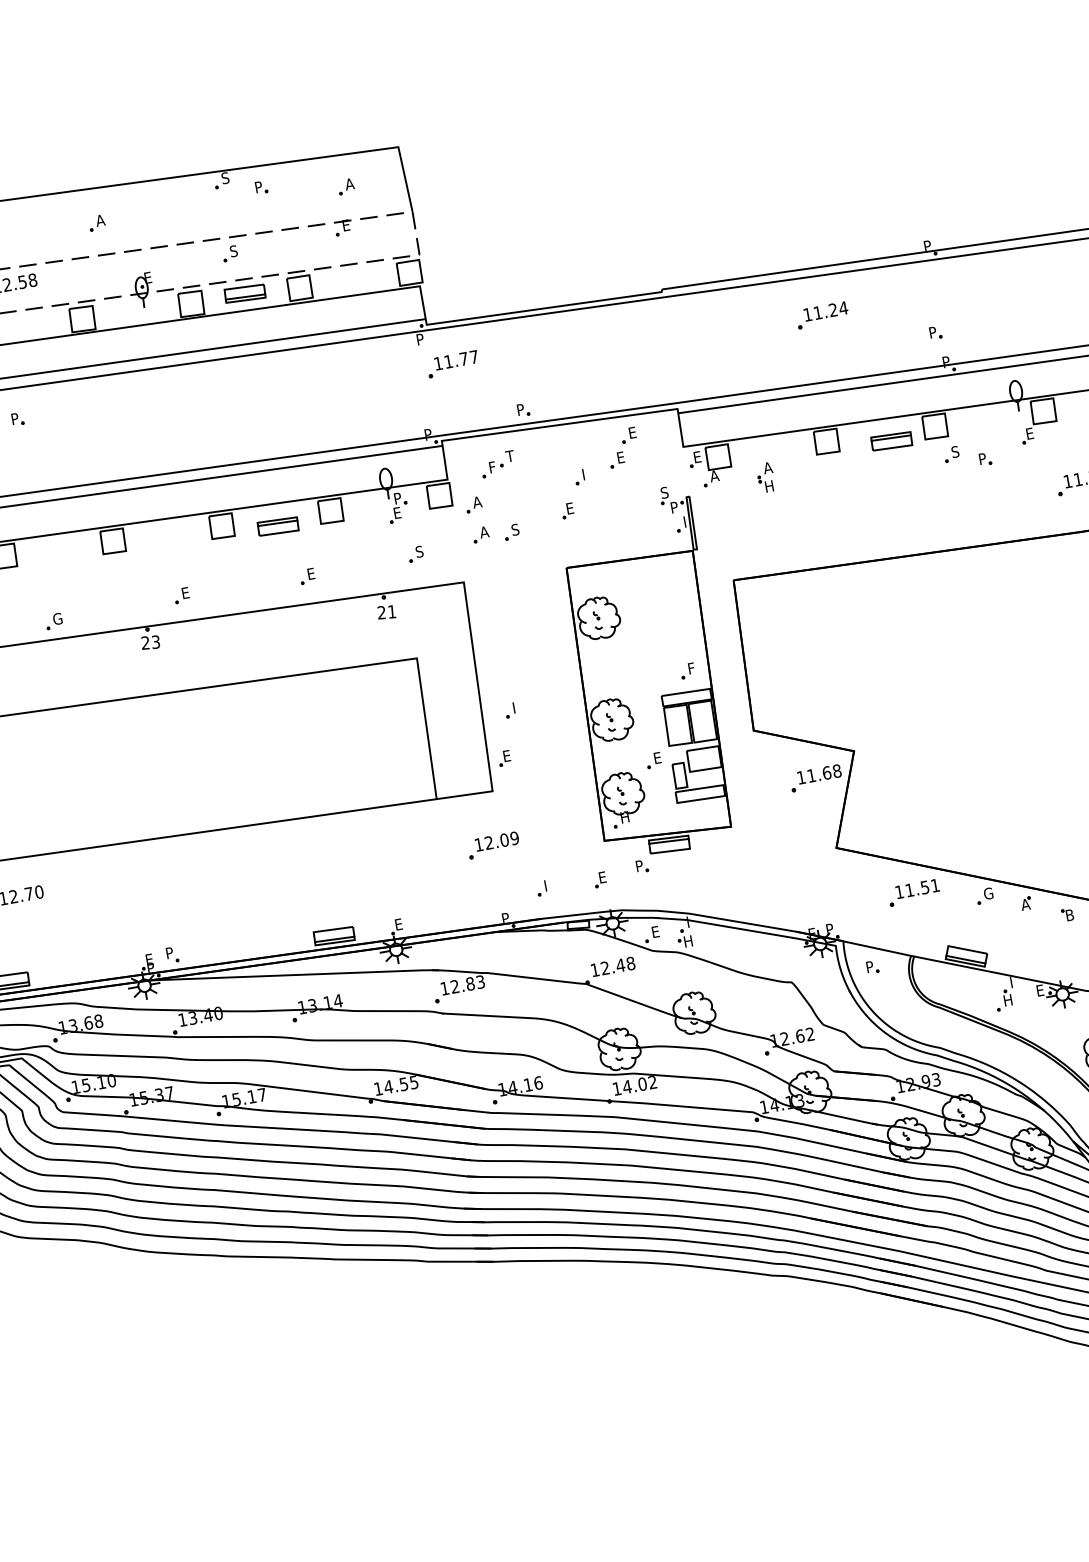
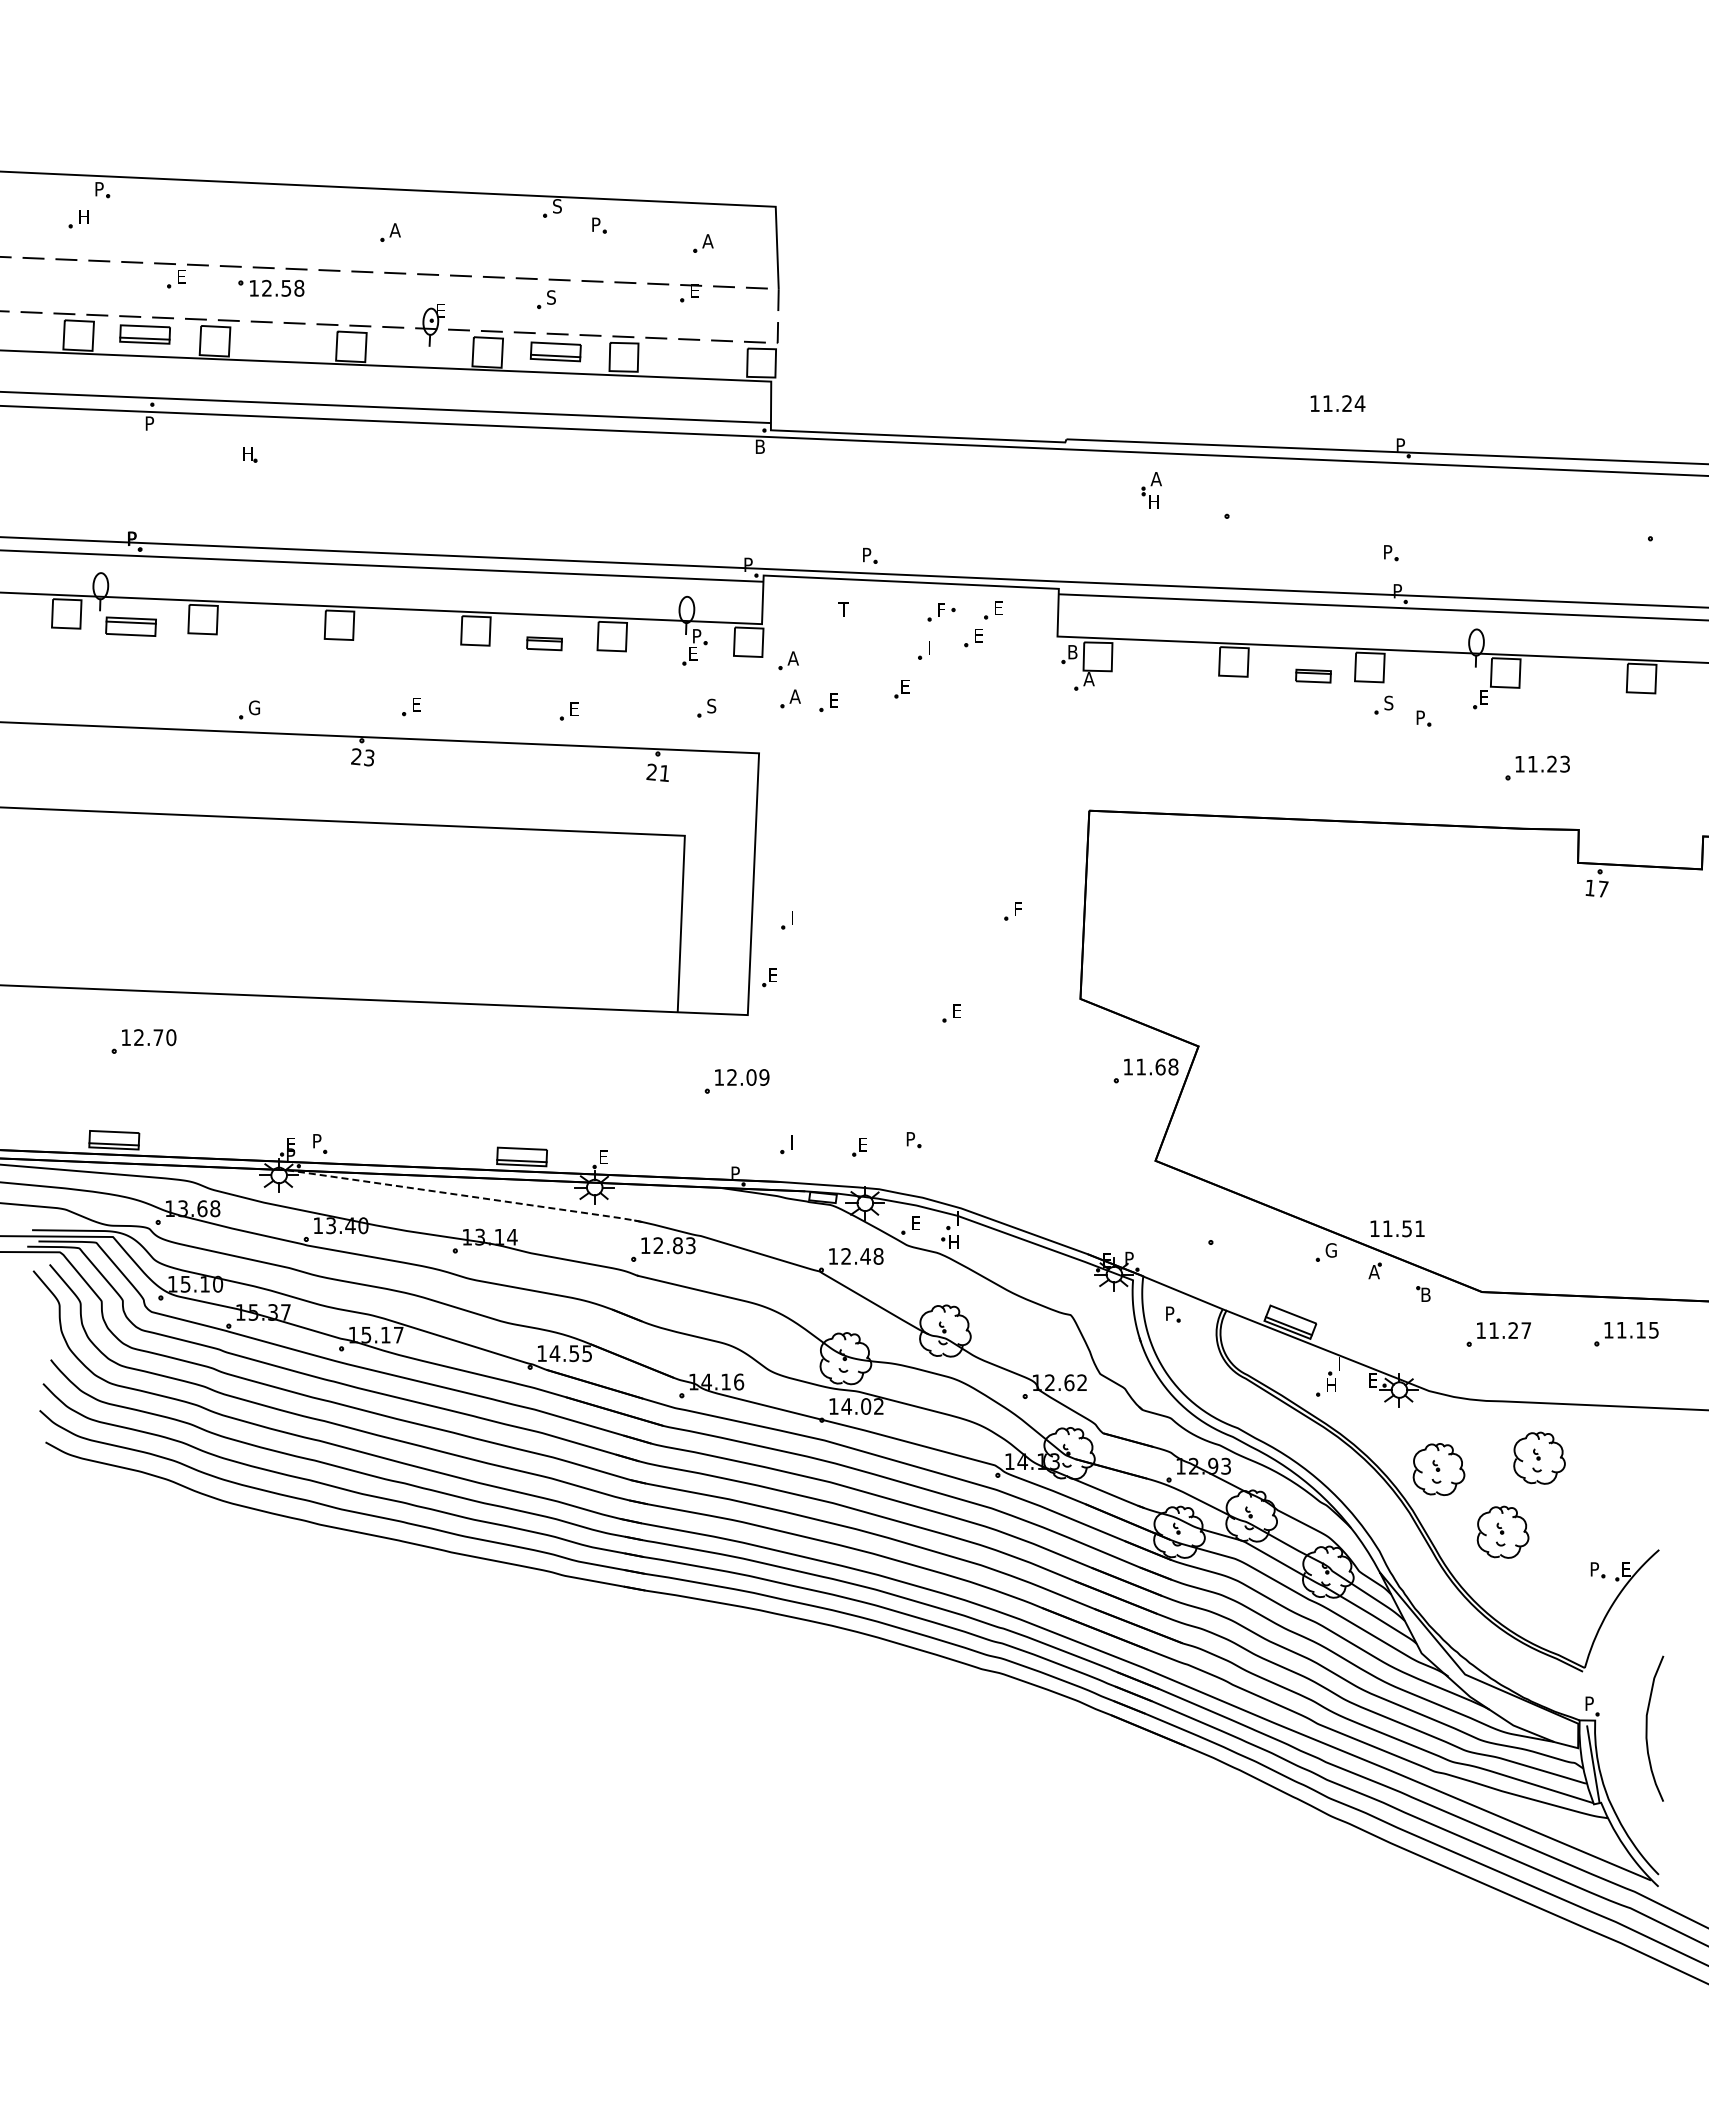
text: (825, 311) -> (1337, 403), moved
text: (420, 339) -> (760, 446), P -> B
part: (453, 364) -> (794, 484), removed
text: (15, 418) -> (247, 453), P -> H
part: (891, 441) -> (1313, 676), size x0.7
text: (697, 457) -> (1072, 652), E -> B
part: (492, 469) -> (941, 612), moved
part: (765, 477) -> (1151, 490), moved
part: (278, 526) -> (544, 643), size x0.7
text: (515, 529) -> (833, 700), S -> E
part: (647, 673) -> (963, 905), removed
text: (917, 888) -> (1397, 1228), moved
line: (295, 975) -> (466, 1196), solid -> dashed

